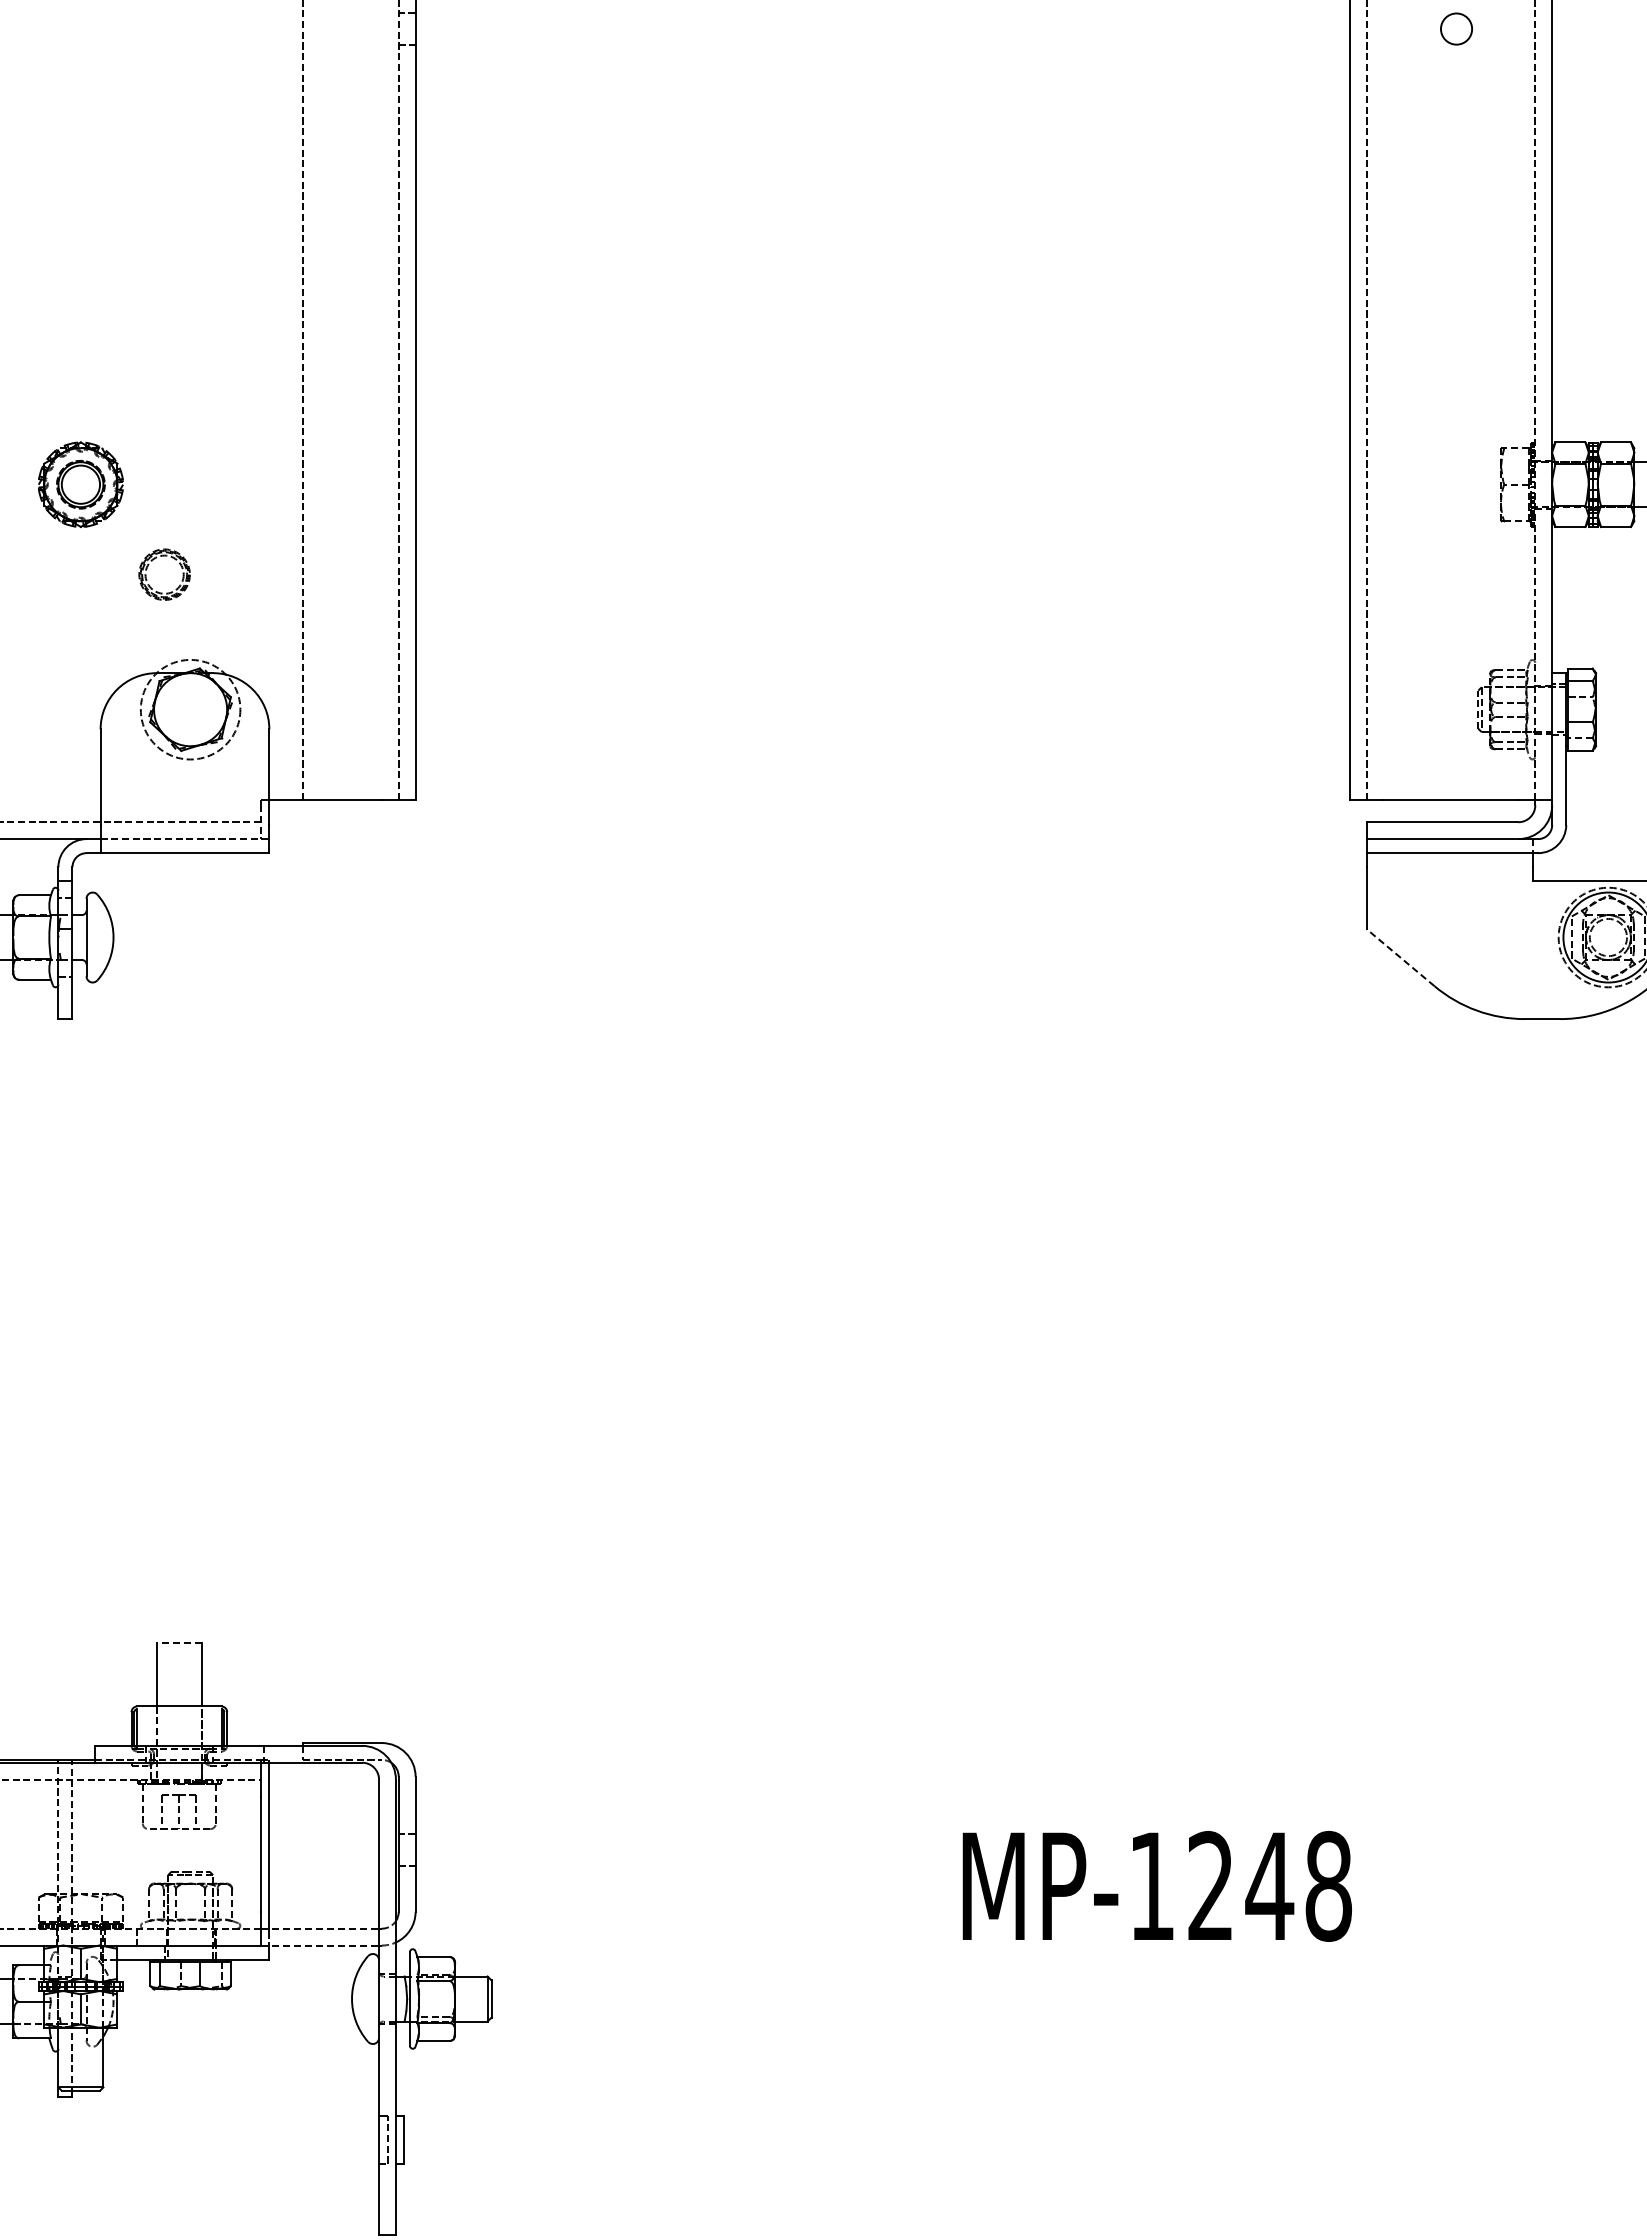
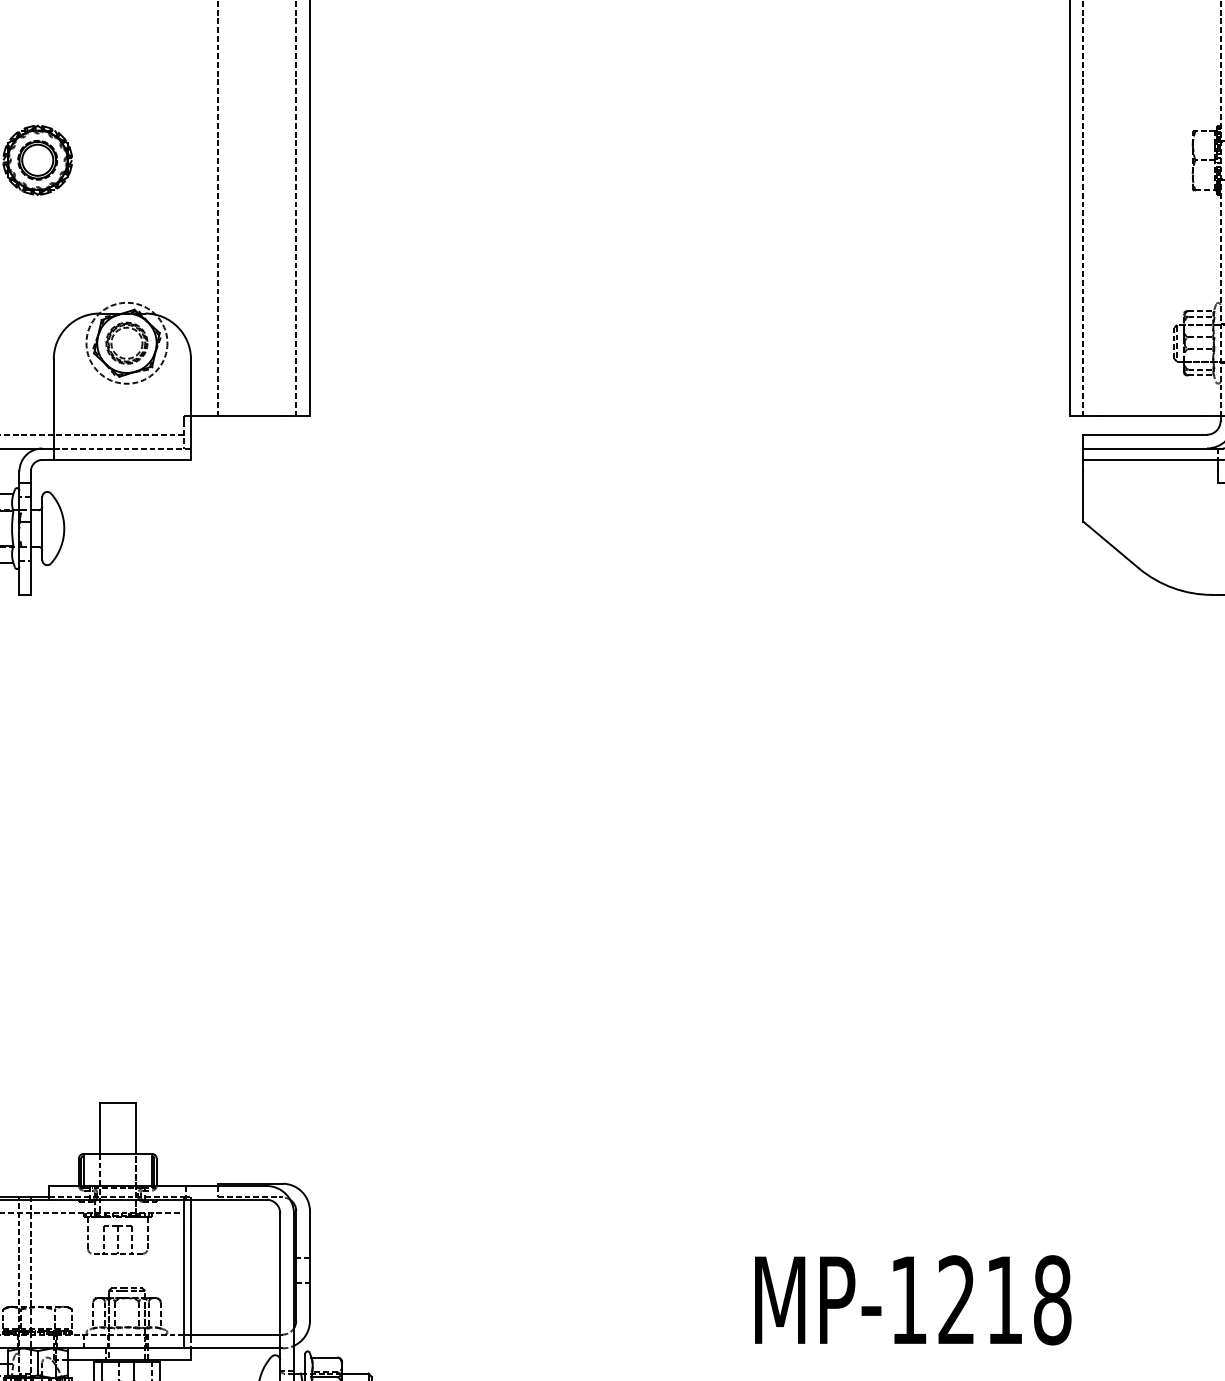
part: (152, 561) -> (117, 332), moved
line: (1400, 957) -> (1110, 544), dashed -> solid
line: (178, 1643) -> (117, 1102), dashed -> solid
text: (1269, 1885) -> (1004, 1299), MP-1248 -> MP-1218
line: (320, 1928) -> (232, 1334), dashed -> solid
line: (320, 1945) -> (232, 1348), dashed -> solid

